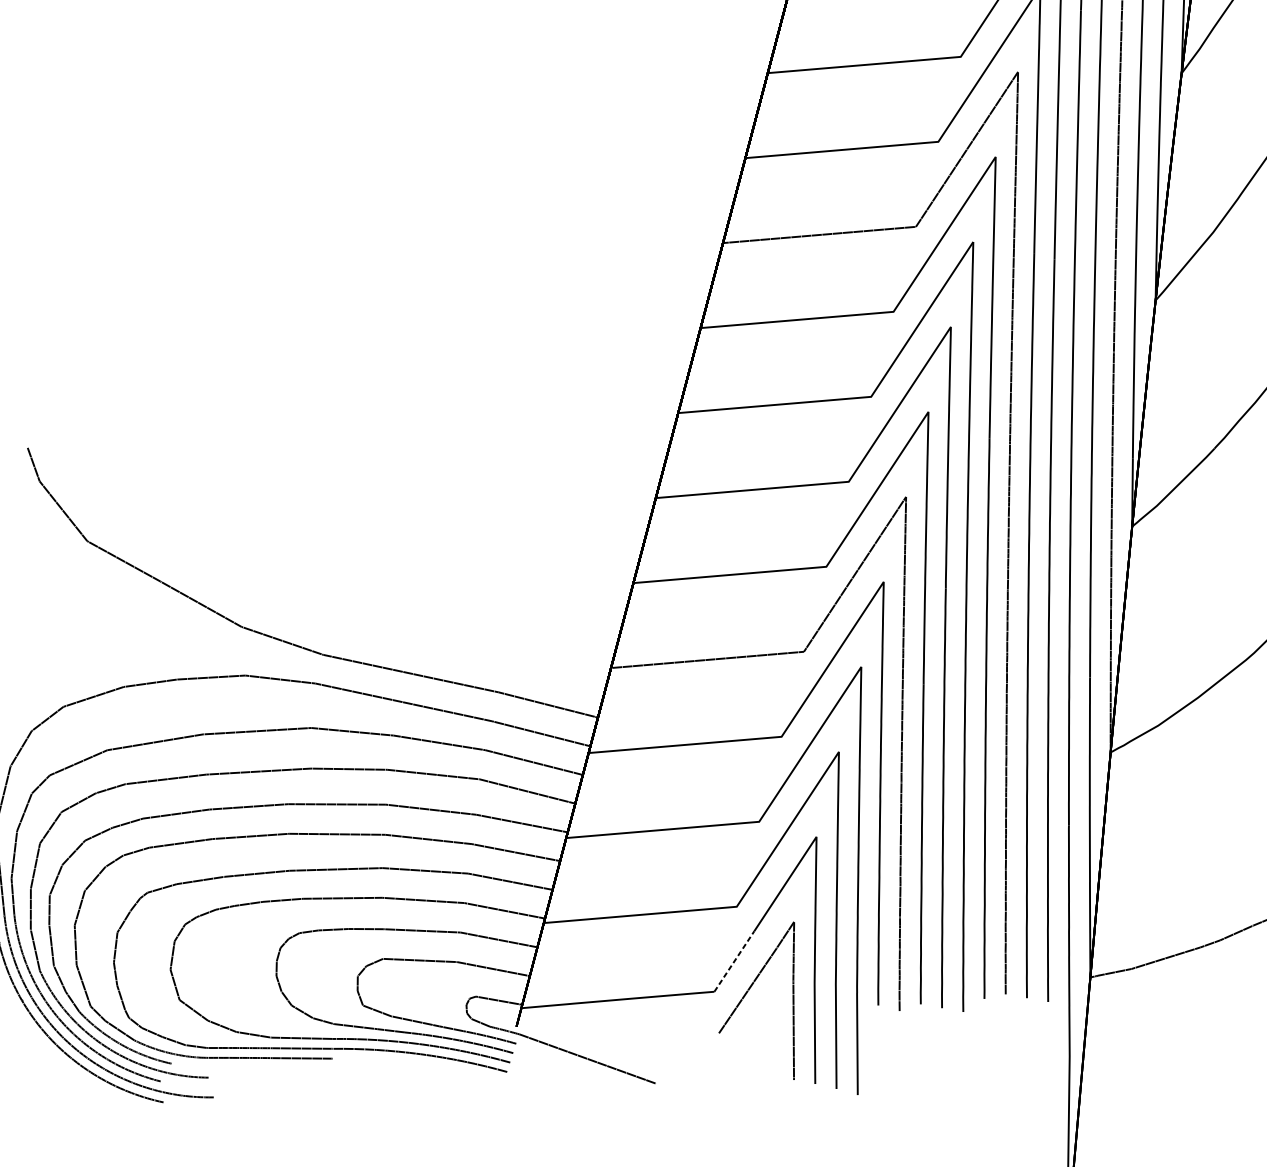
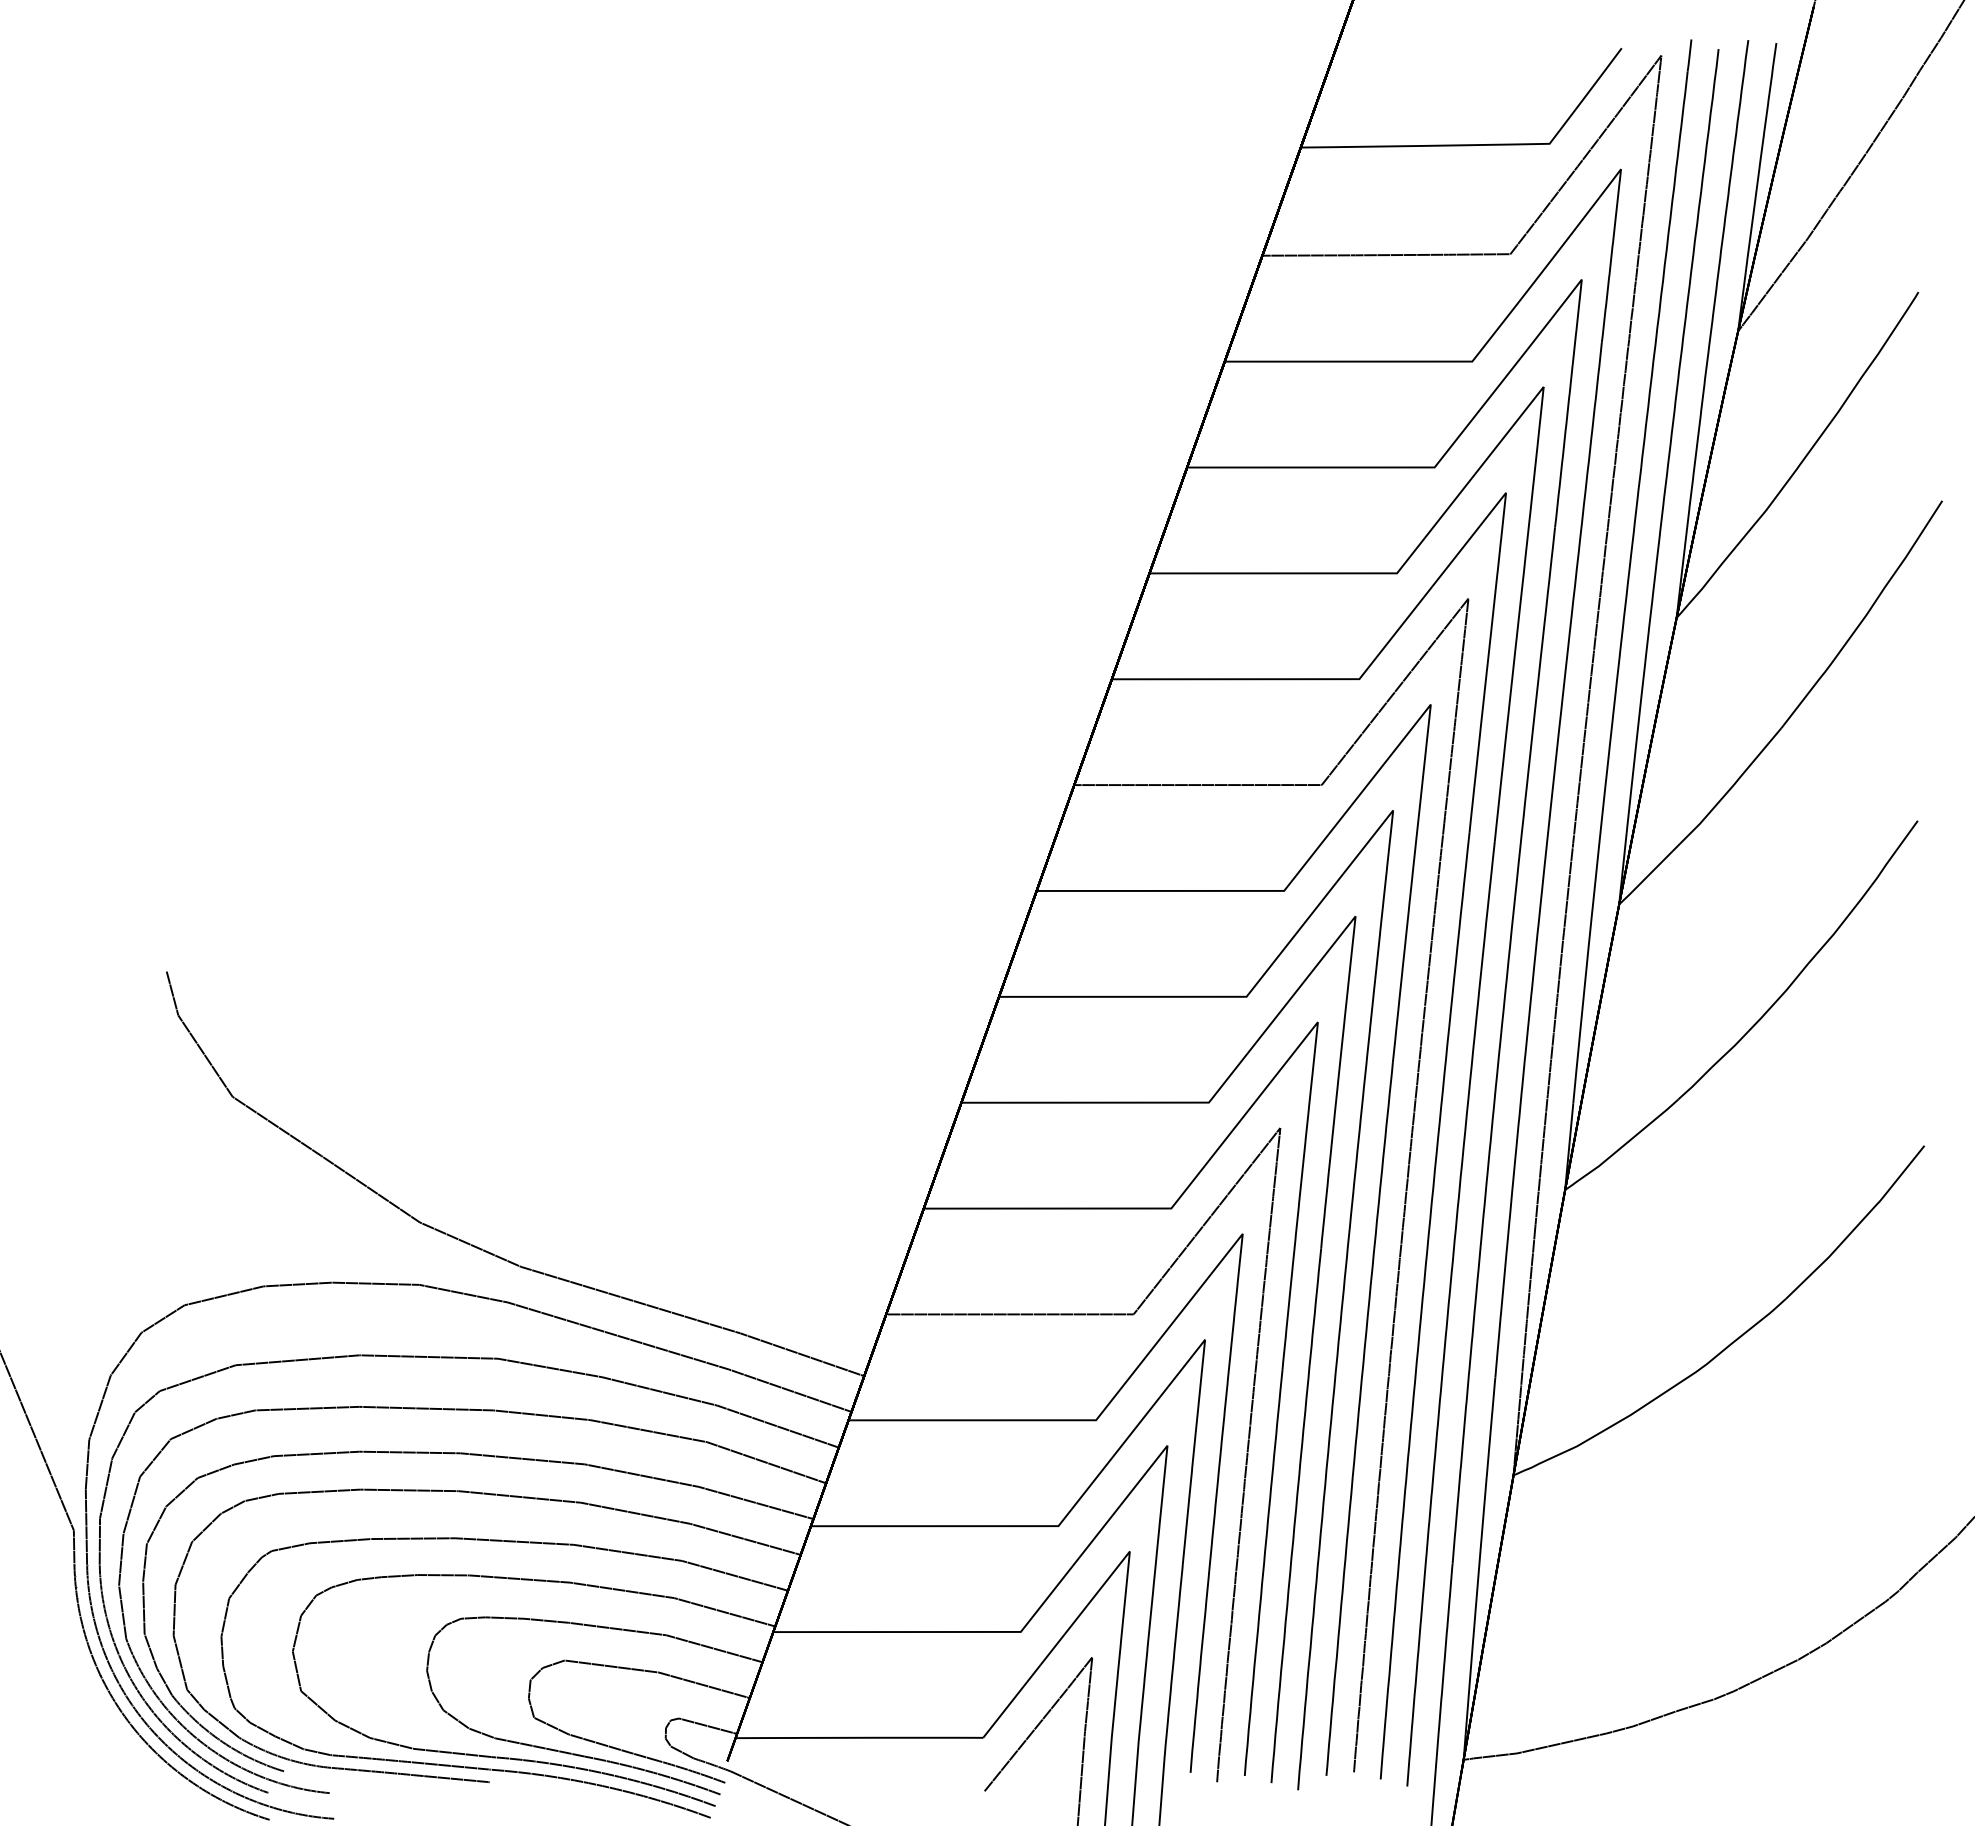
line: (734, 961) -> (1012, 1701), dashed -> solid

